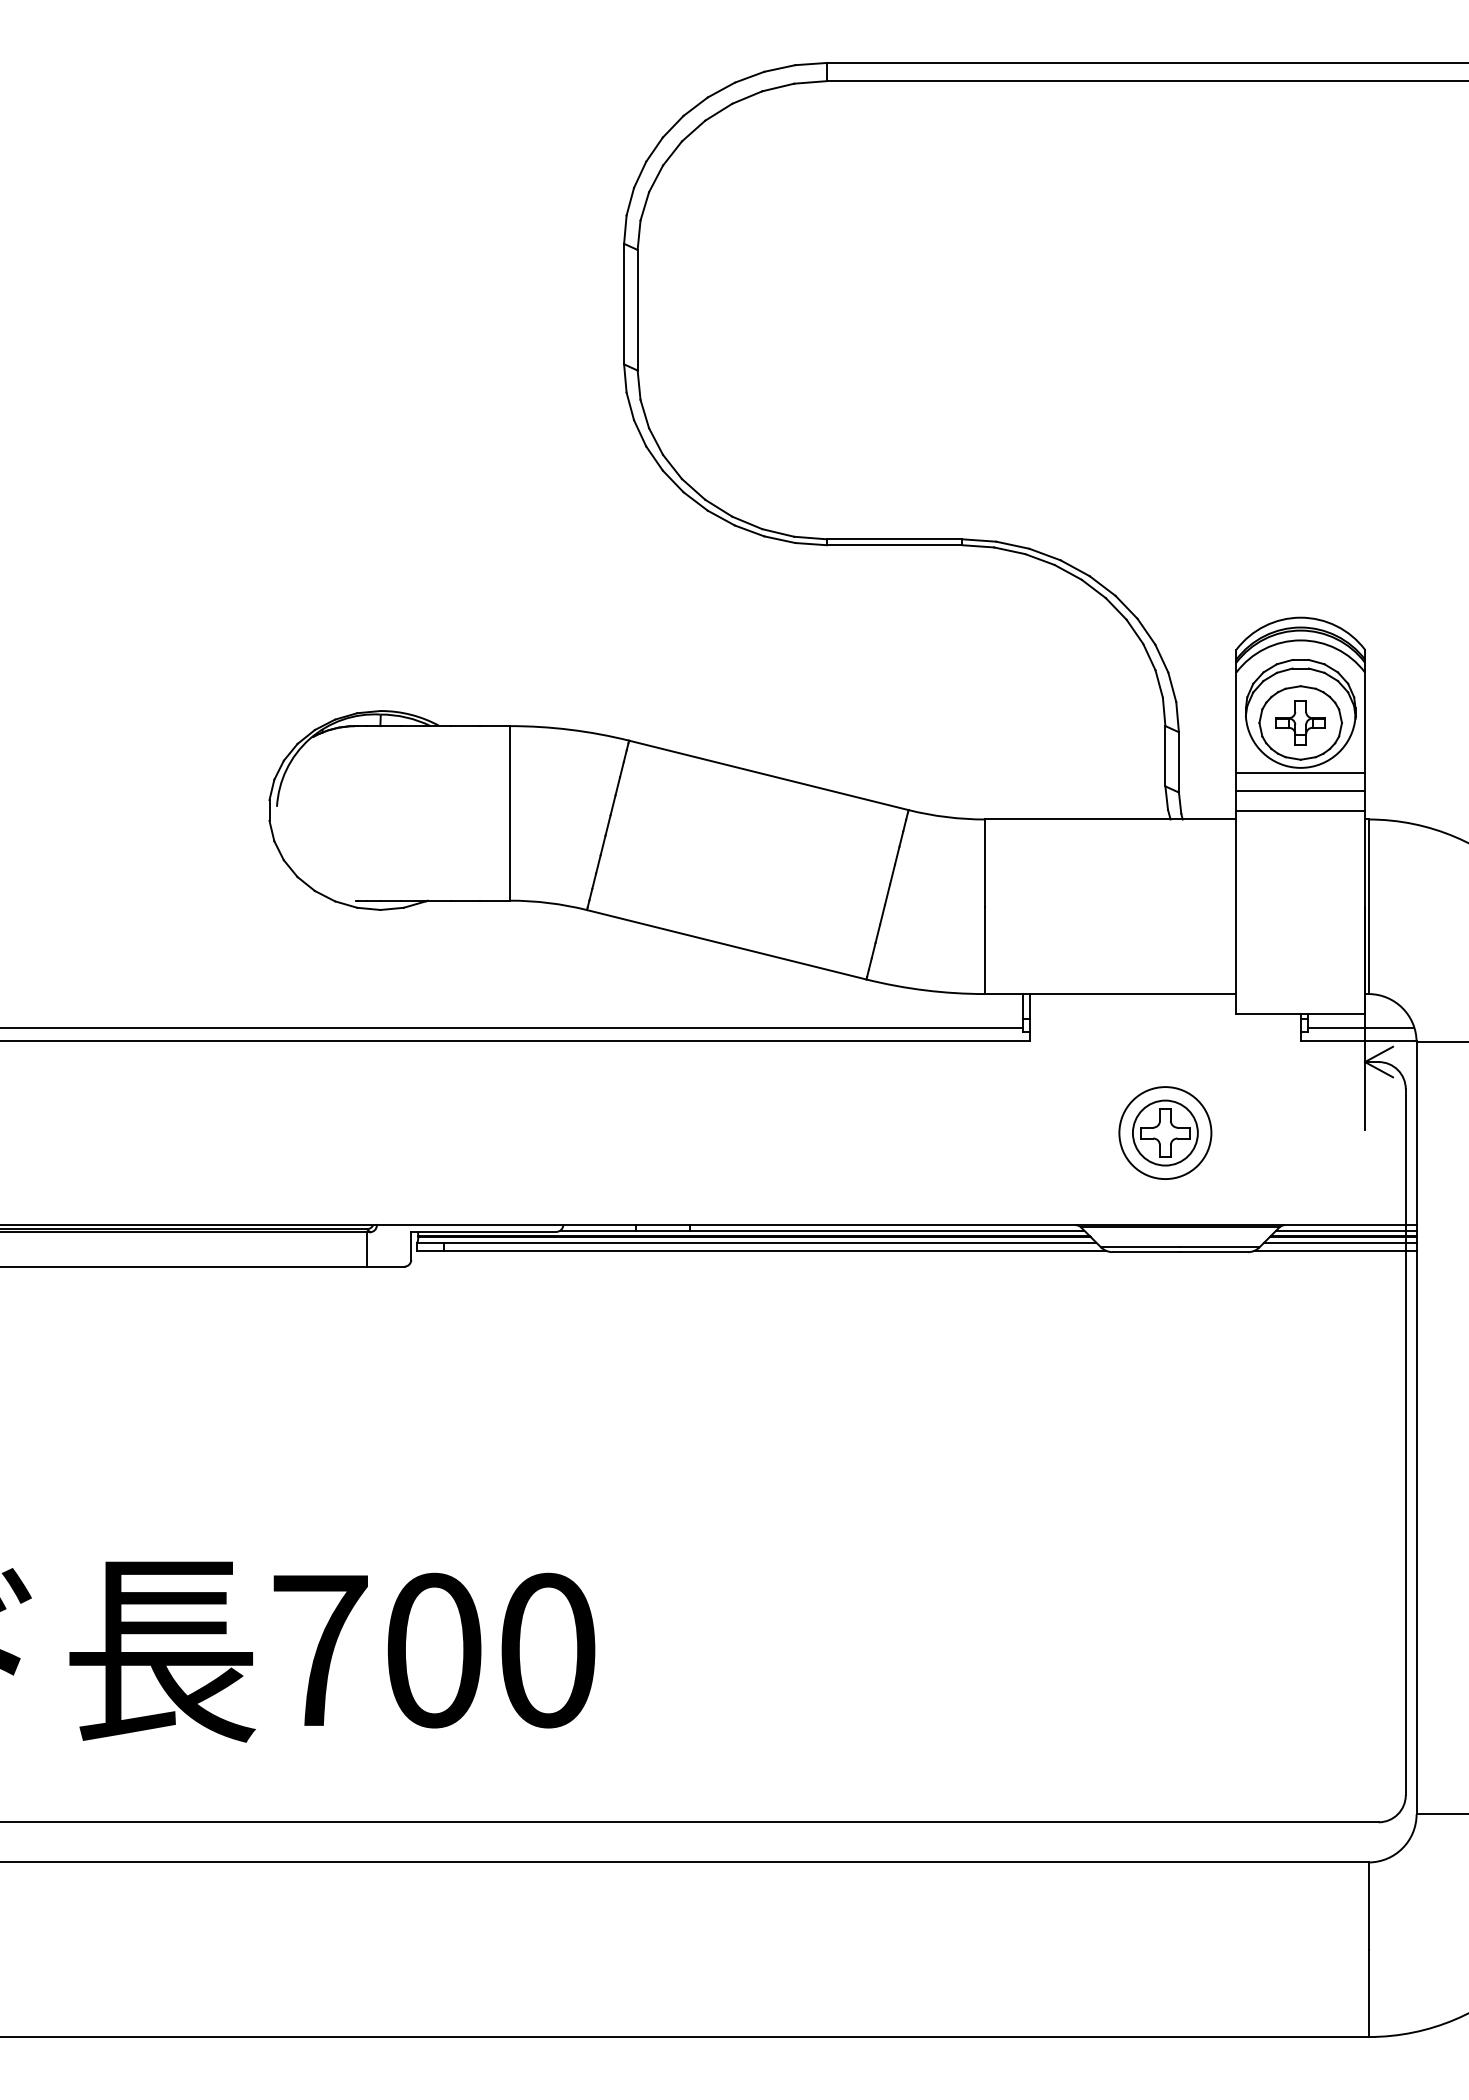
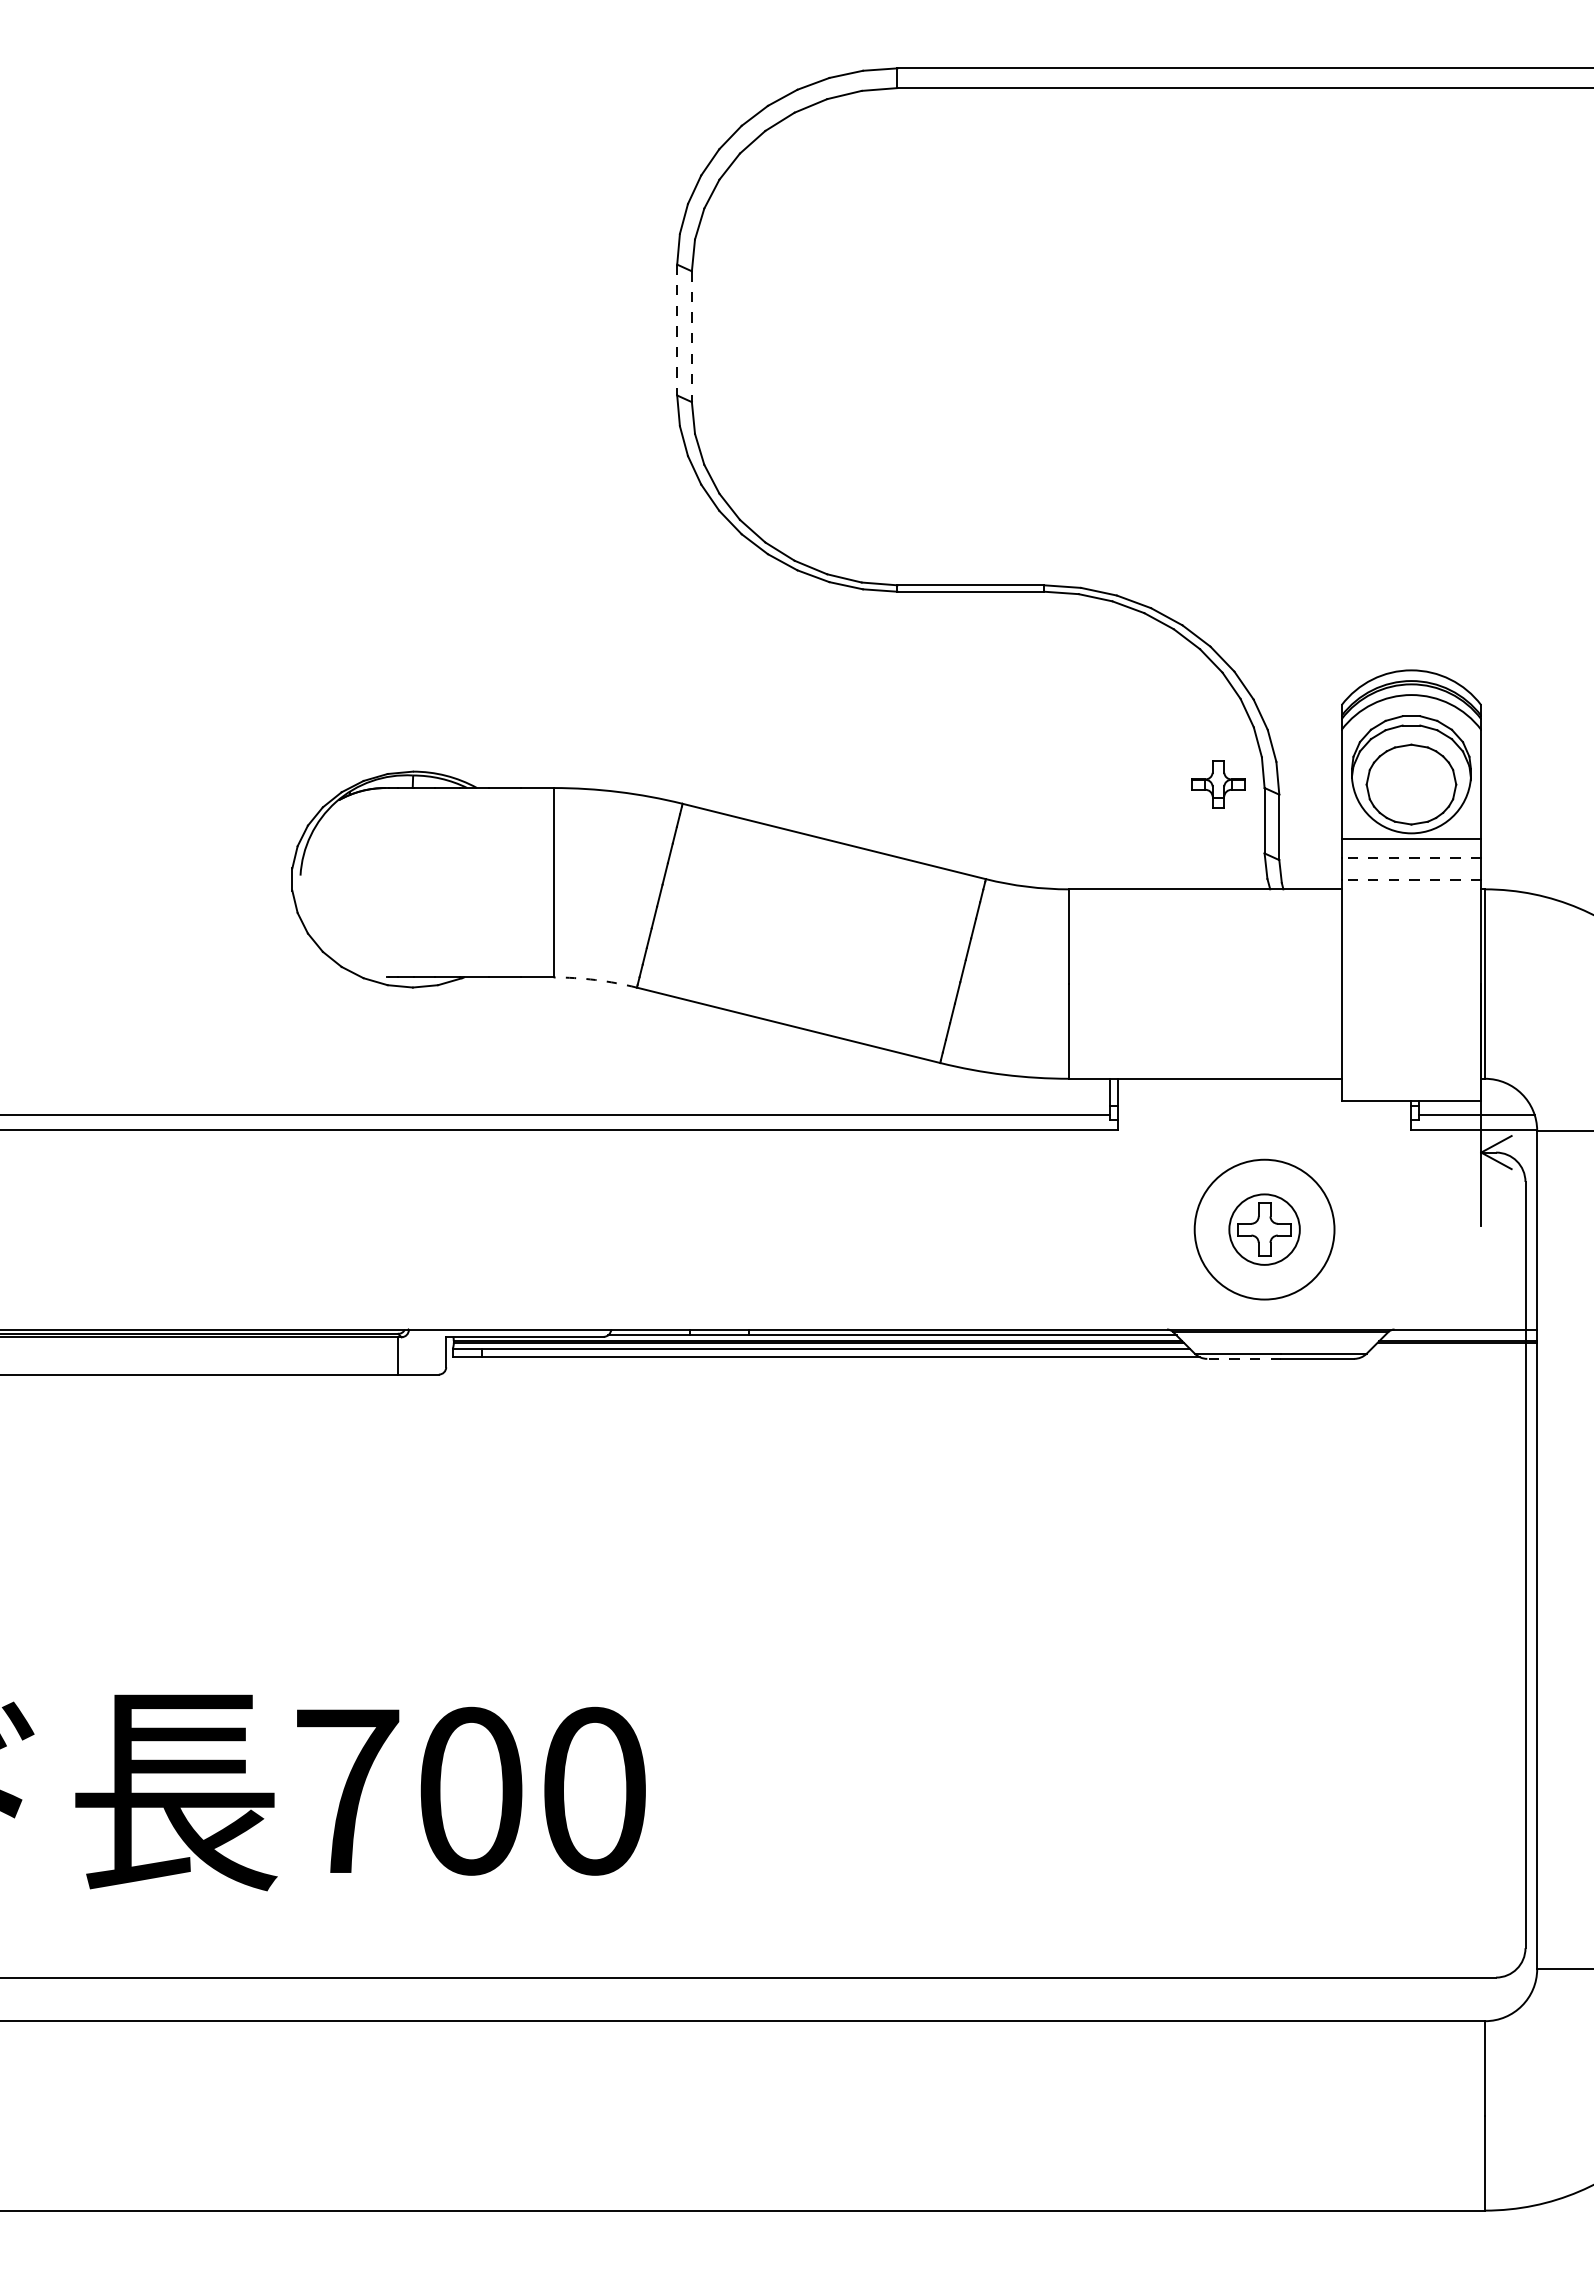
line: (624, 304) -> (677, 330), solid -> dashed
line: (637, 310) -> (691, 337), solid -> dashed
part: (1300, 722) -> (1218, 784), moved
line: (1300, 791) -> (1411, 858), solid -> dashed
line: (1300, 811) -> (1411, 880), solid -> dashed
arc: (548, 903) -> (595, 980), solid -> dashed
circle: (1165, 1132) -> (1264, 1229), size x1.4
line: (1346, 1230) -> (1461, 1335), removed
line: (1340, 1242) -> (1454, 1348), removed
line: (1335, 1250) -> (1449, 1357), removed
line: (1146, 1251) -> (1244, 1358), solid -> dashed

